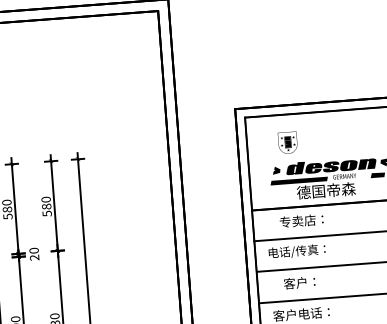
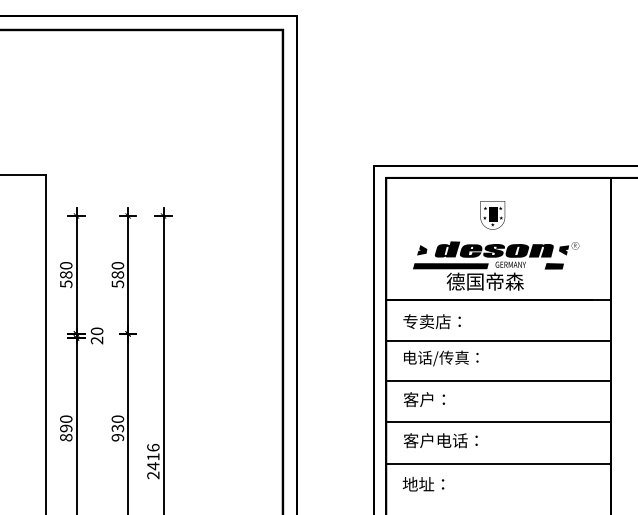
part: (287, 143) -> (492, 215), moved
text: (301, 220) -> (431, 321), moved
text: (298, 282) -> (423, 399), moved

